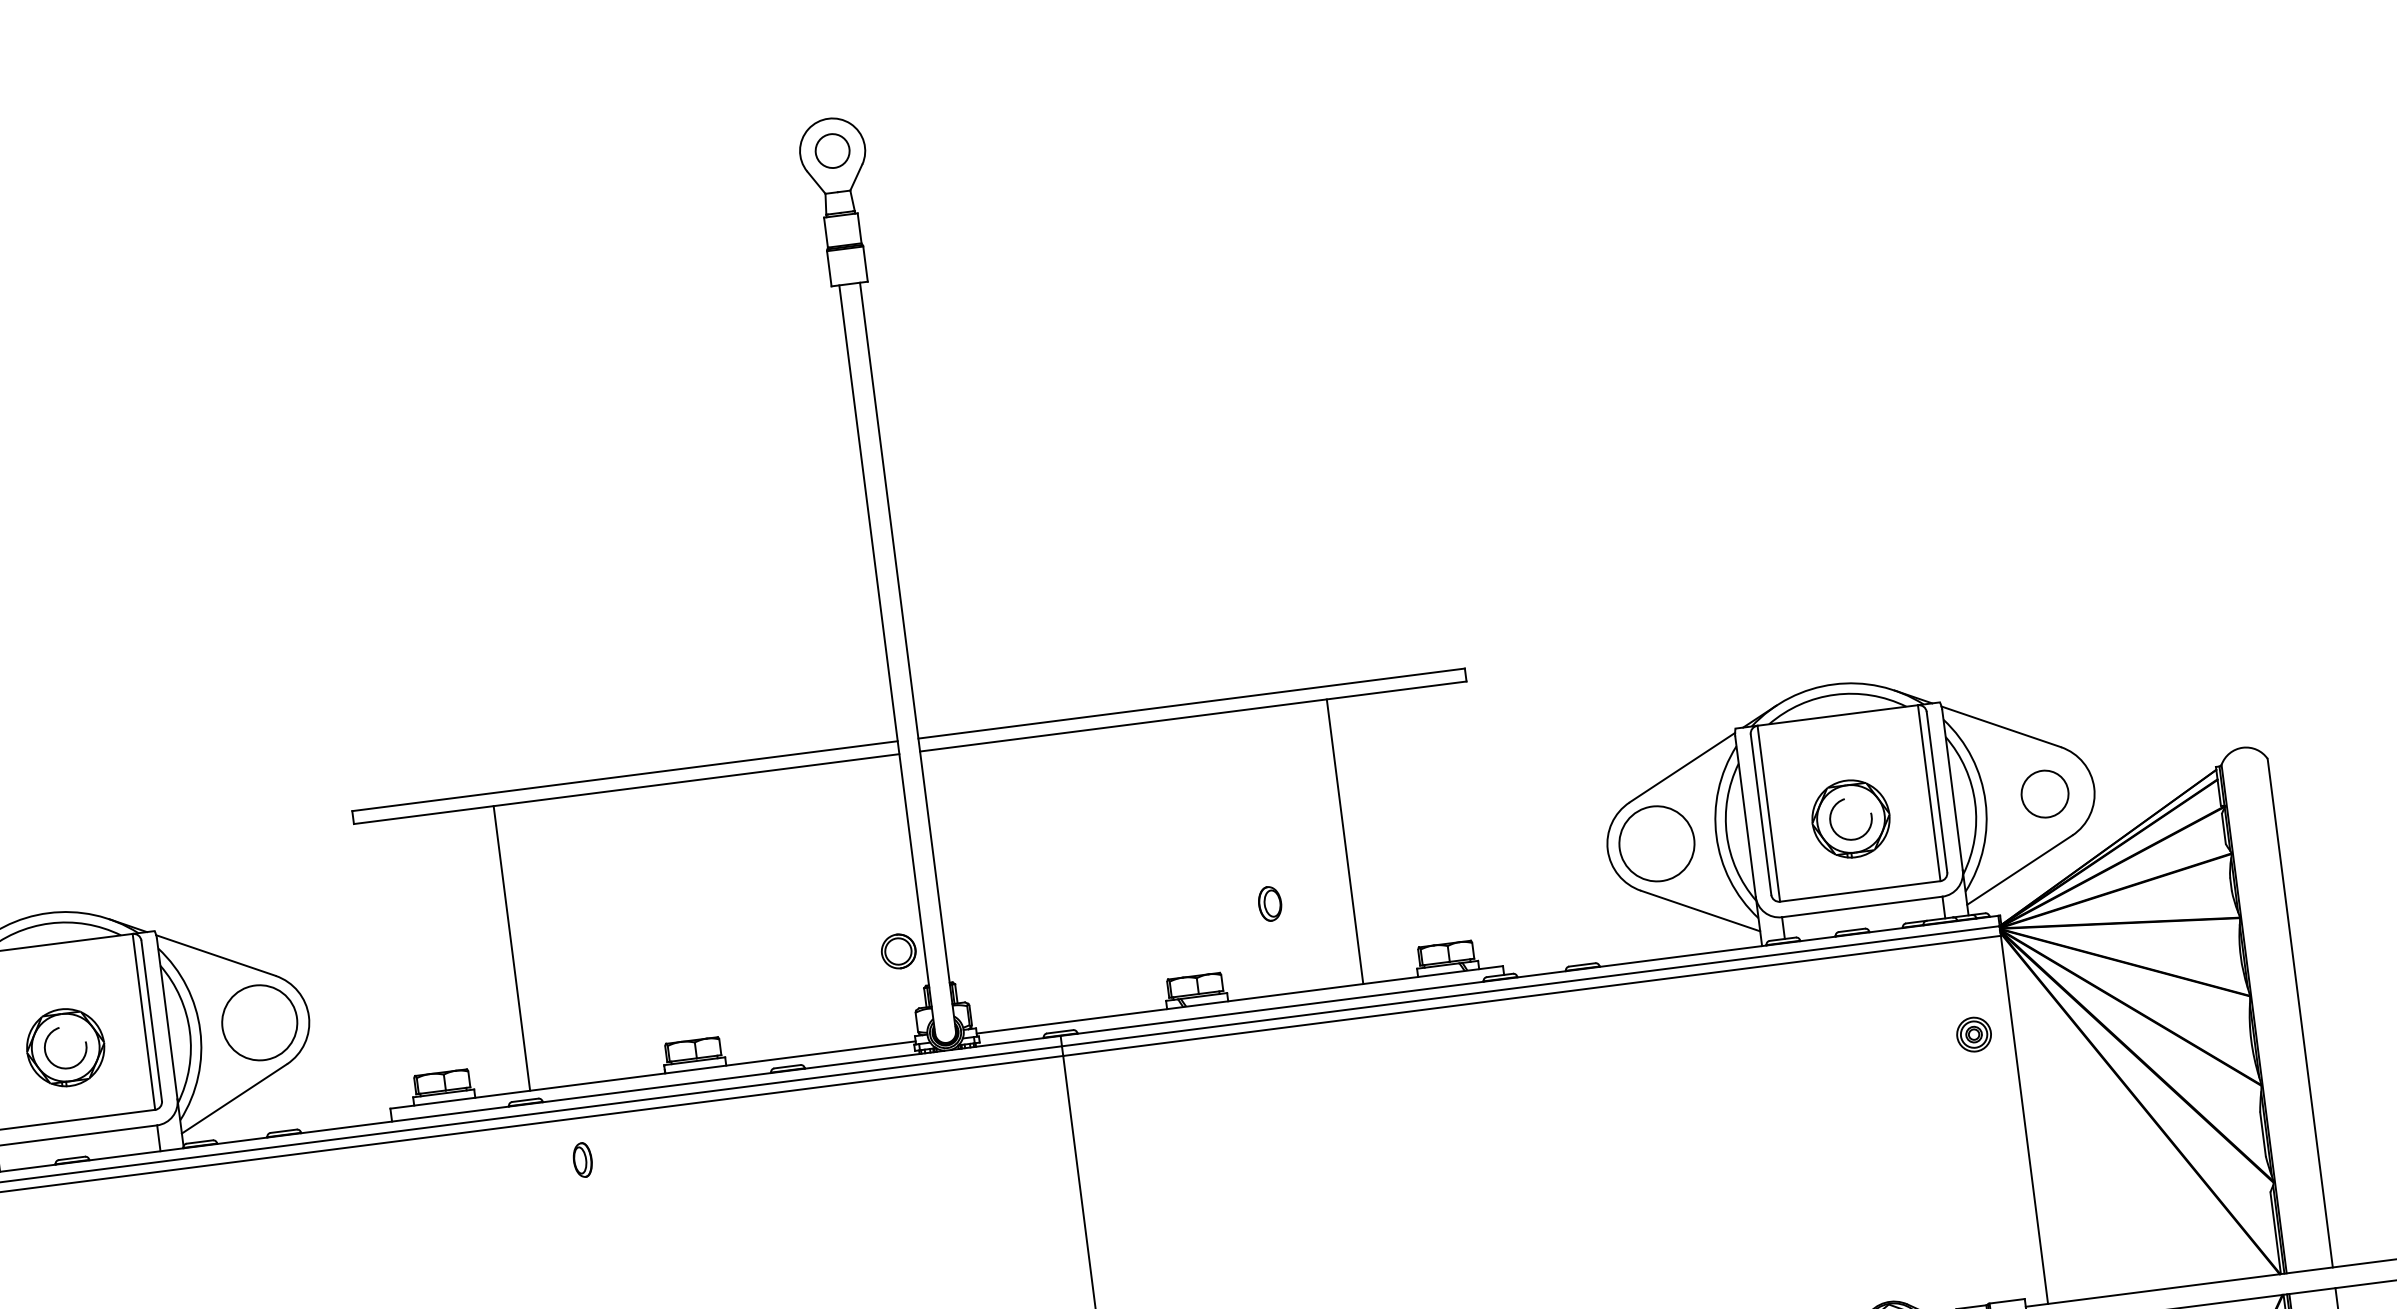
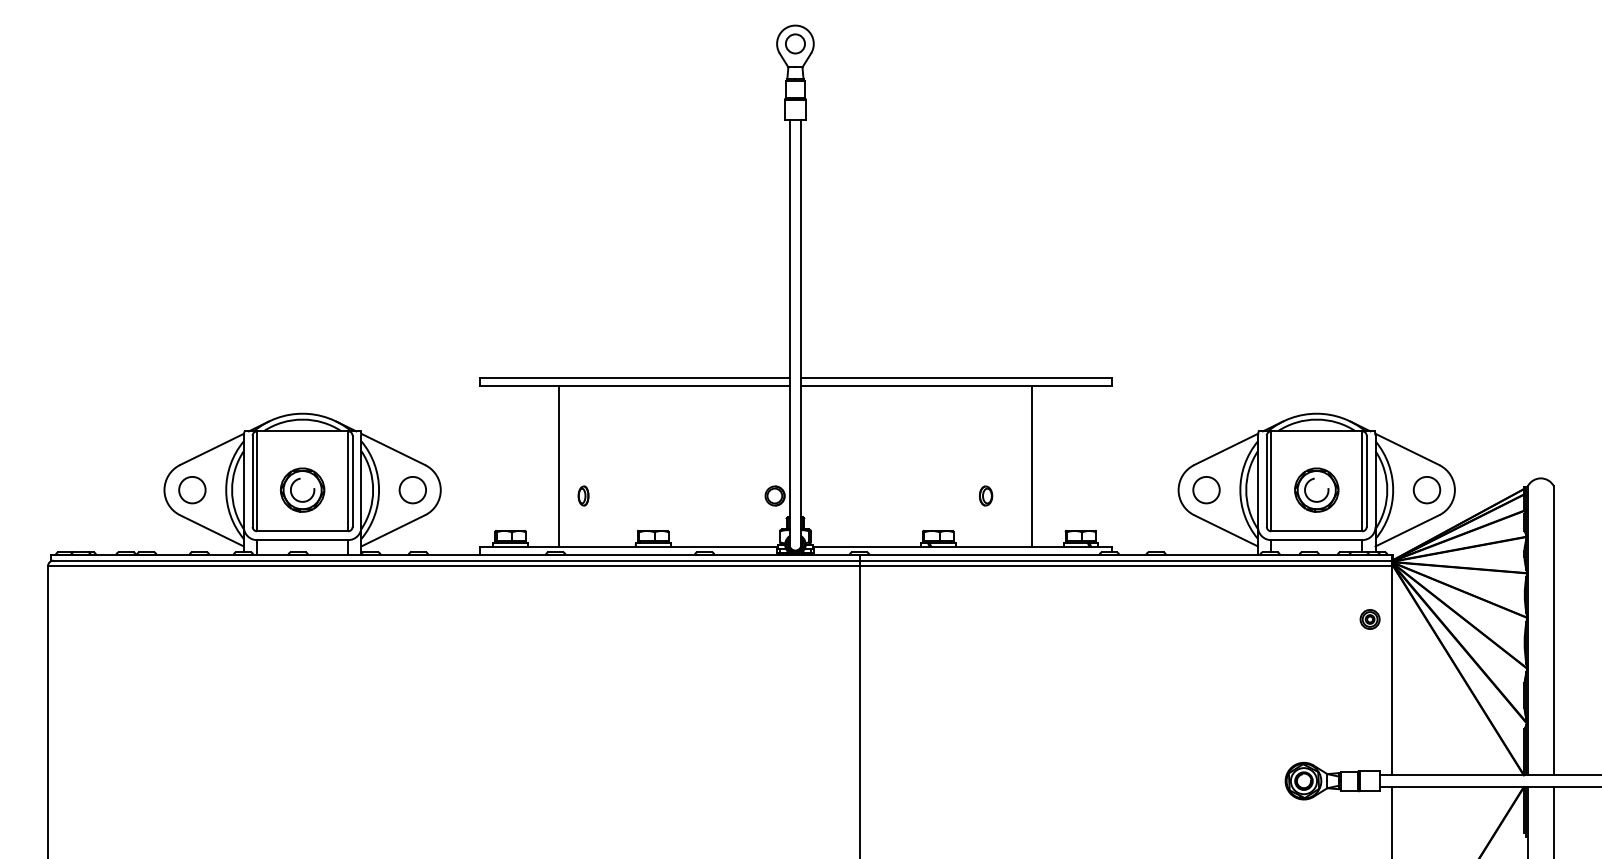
circle: (1656, 842) -> (1206, 489), size x0.62
circle: (258, 1021) -> (412, 489), size x0.62
part: (582, 1159) -> (583, 495), moved

